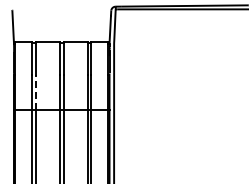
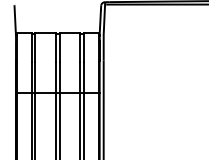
line: (36, 92) -> (35, 77), dashed -> solid

